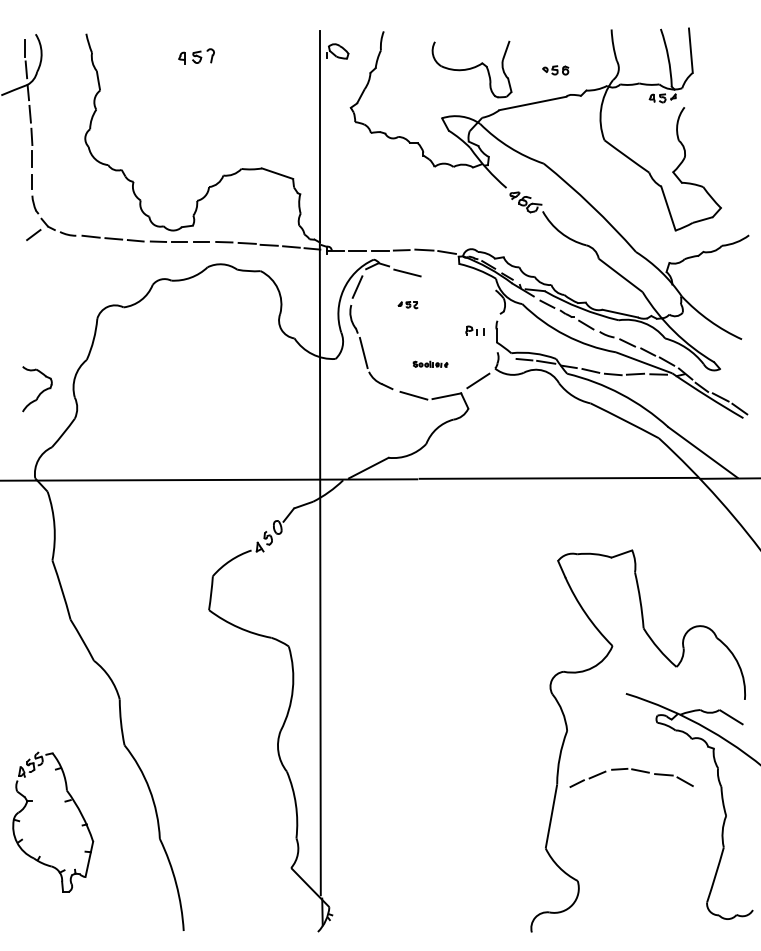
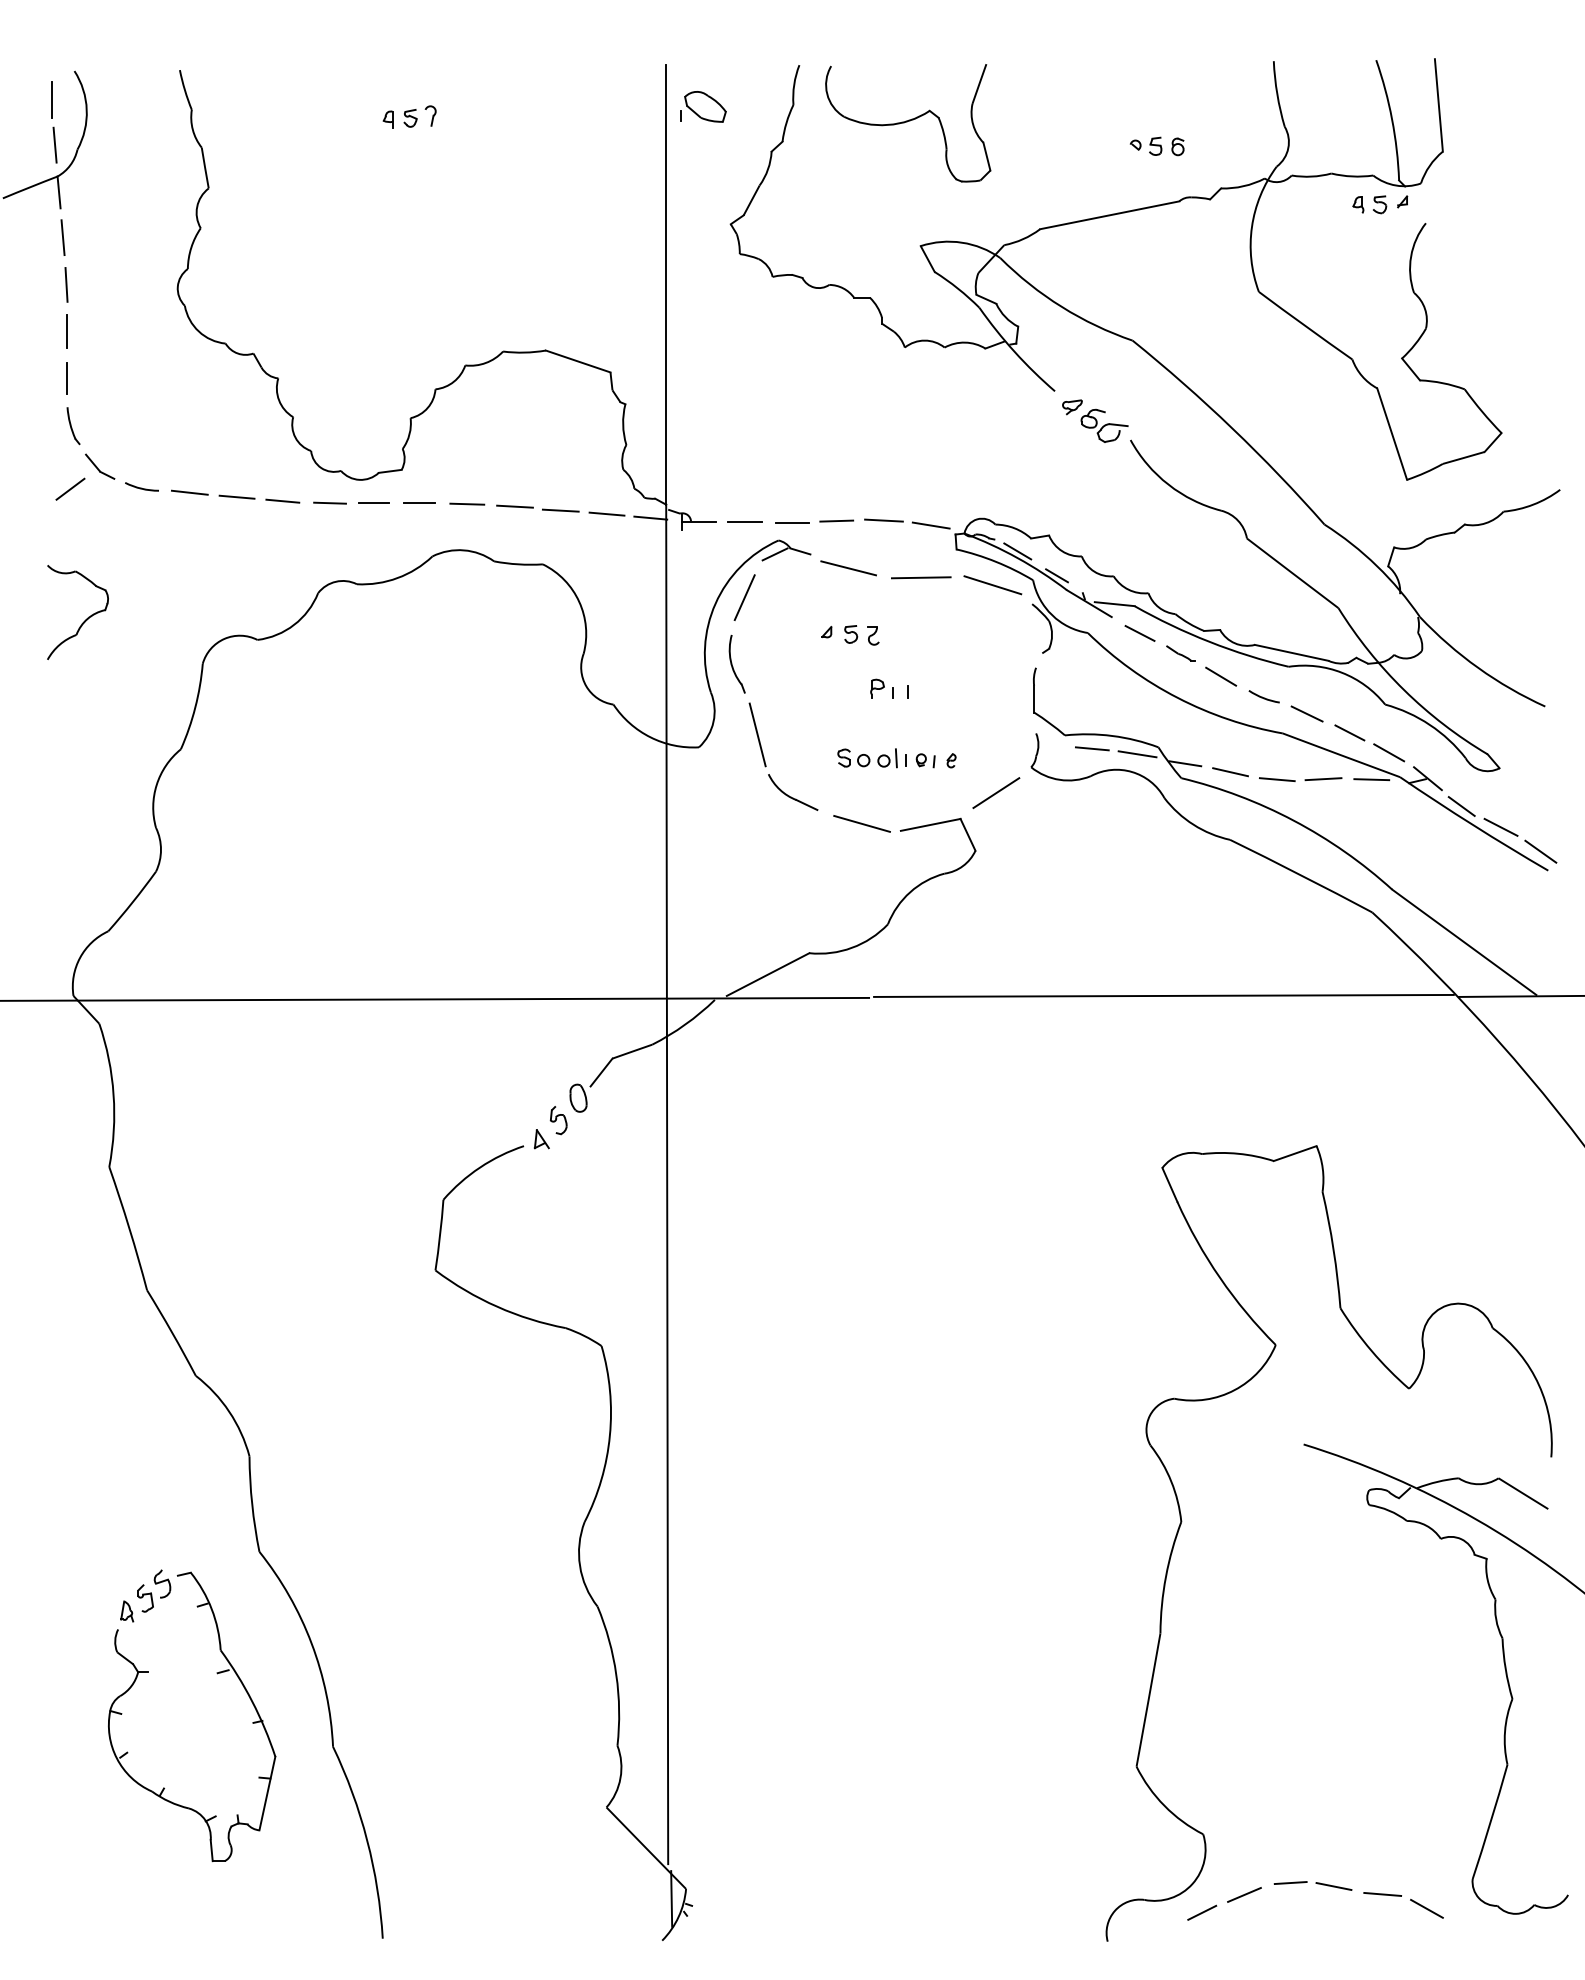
part: (196, 55) -> (409, 115), size x0.71
part: (471, 69) -> (907, 123), moved
line: (442, 277) -> (921, 577), added
line: (476, 280) -> (992, 583), added
part: (407, 304) -> (848, 633), size x1.43
part: (474, 330) -> (888, 688), moved
part: (430, 364) -> (896, 758), size x1.67
part: (37, 389) -> (78, 613), moved
part: (631, 770) -> (1315, 1885), moved
part: (64, 802) -> (215, 1675), moved

